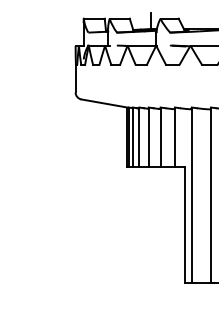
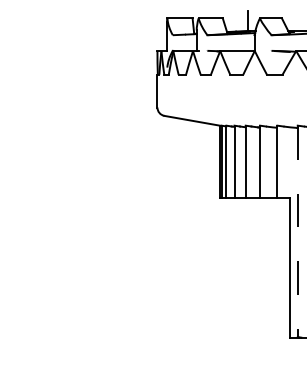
line: (191, 195) -> (297, 231), solid -> dashed

